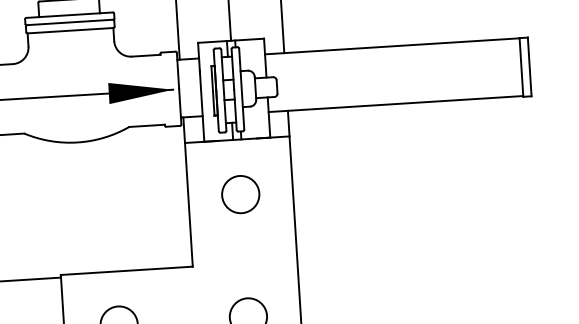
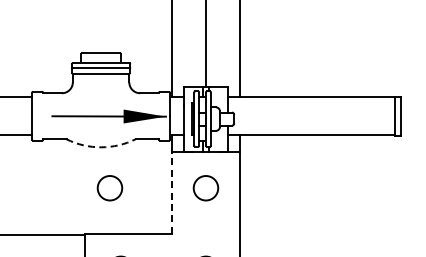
arc: (78, 142) -> (101, 147), solid -> dashed
circle: (94, 204) -> (109, 188), added
line: (188, 204) -> (171, 192), solid -> dashed

